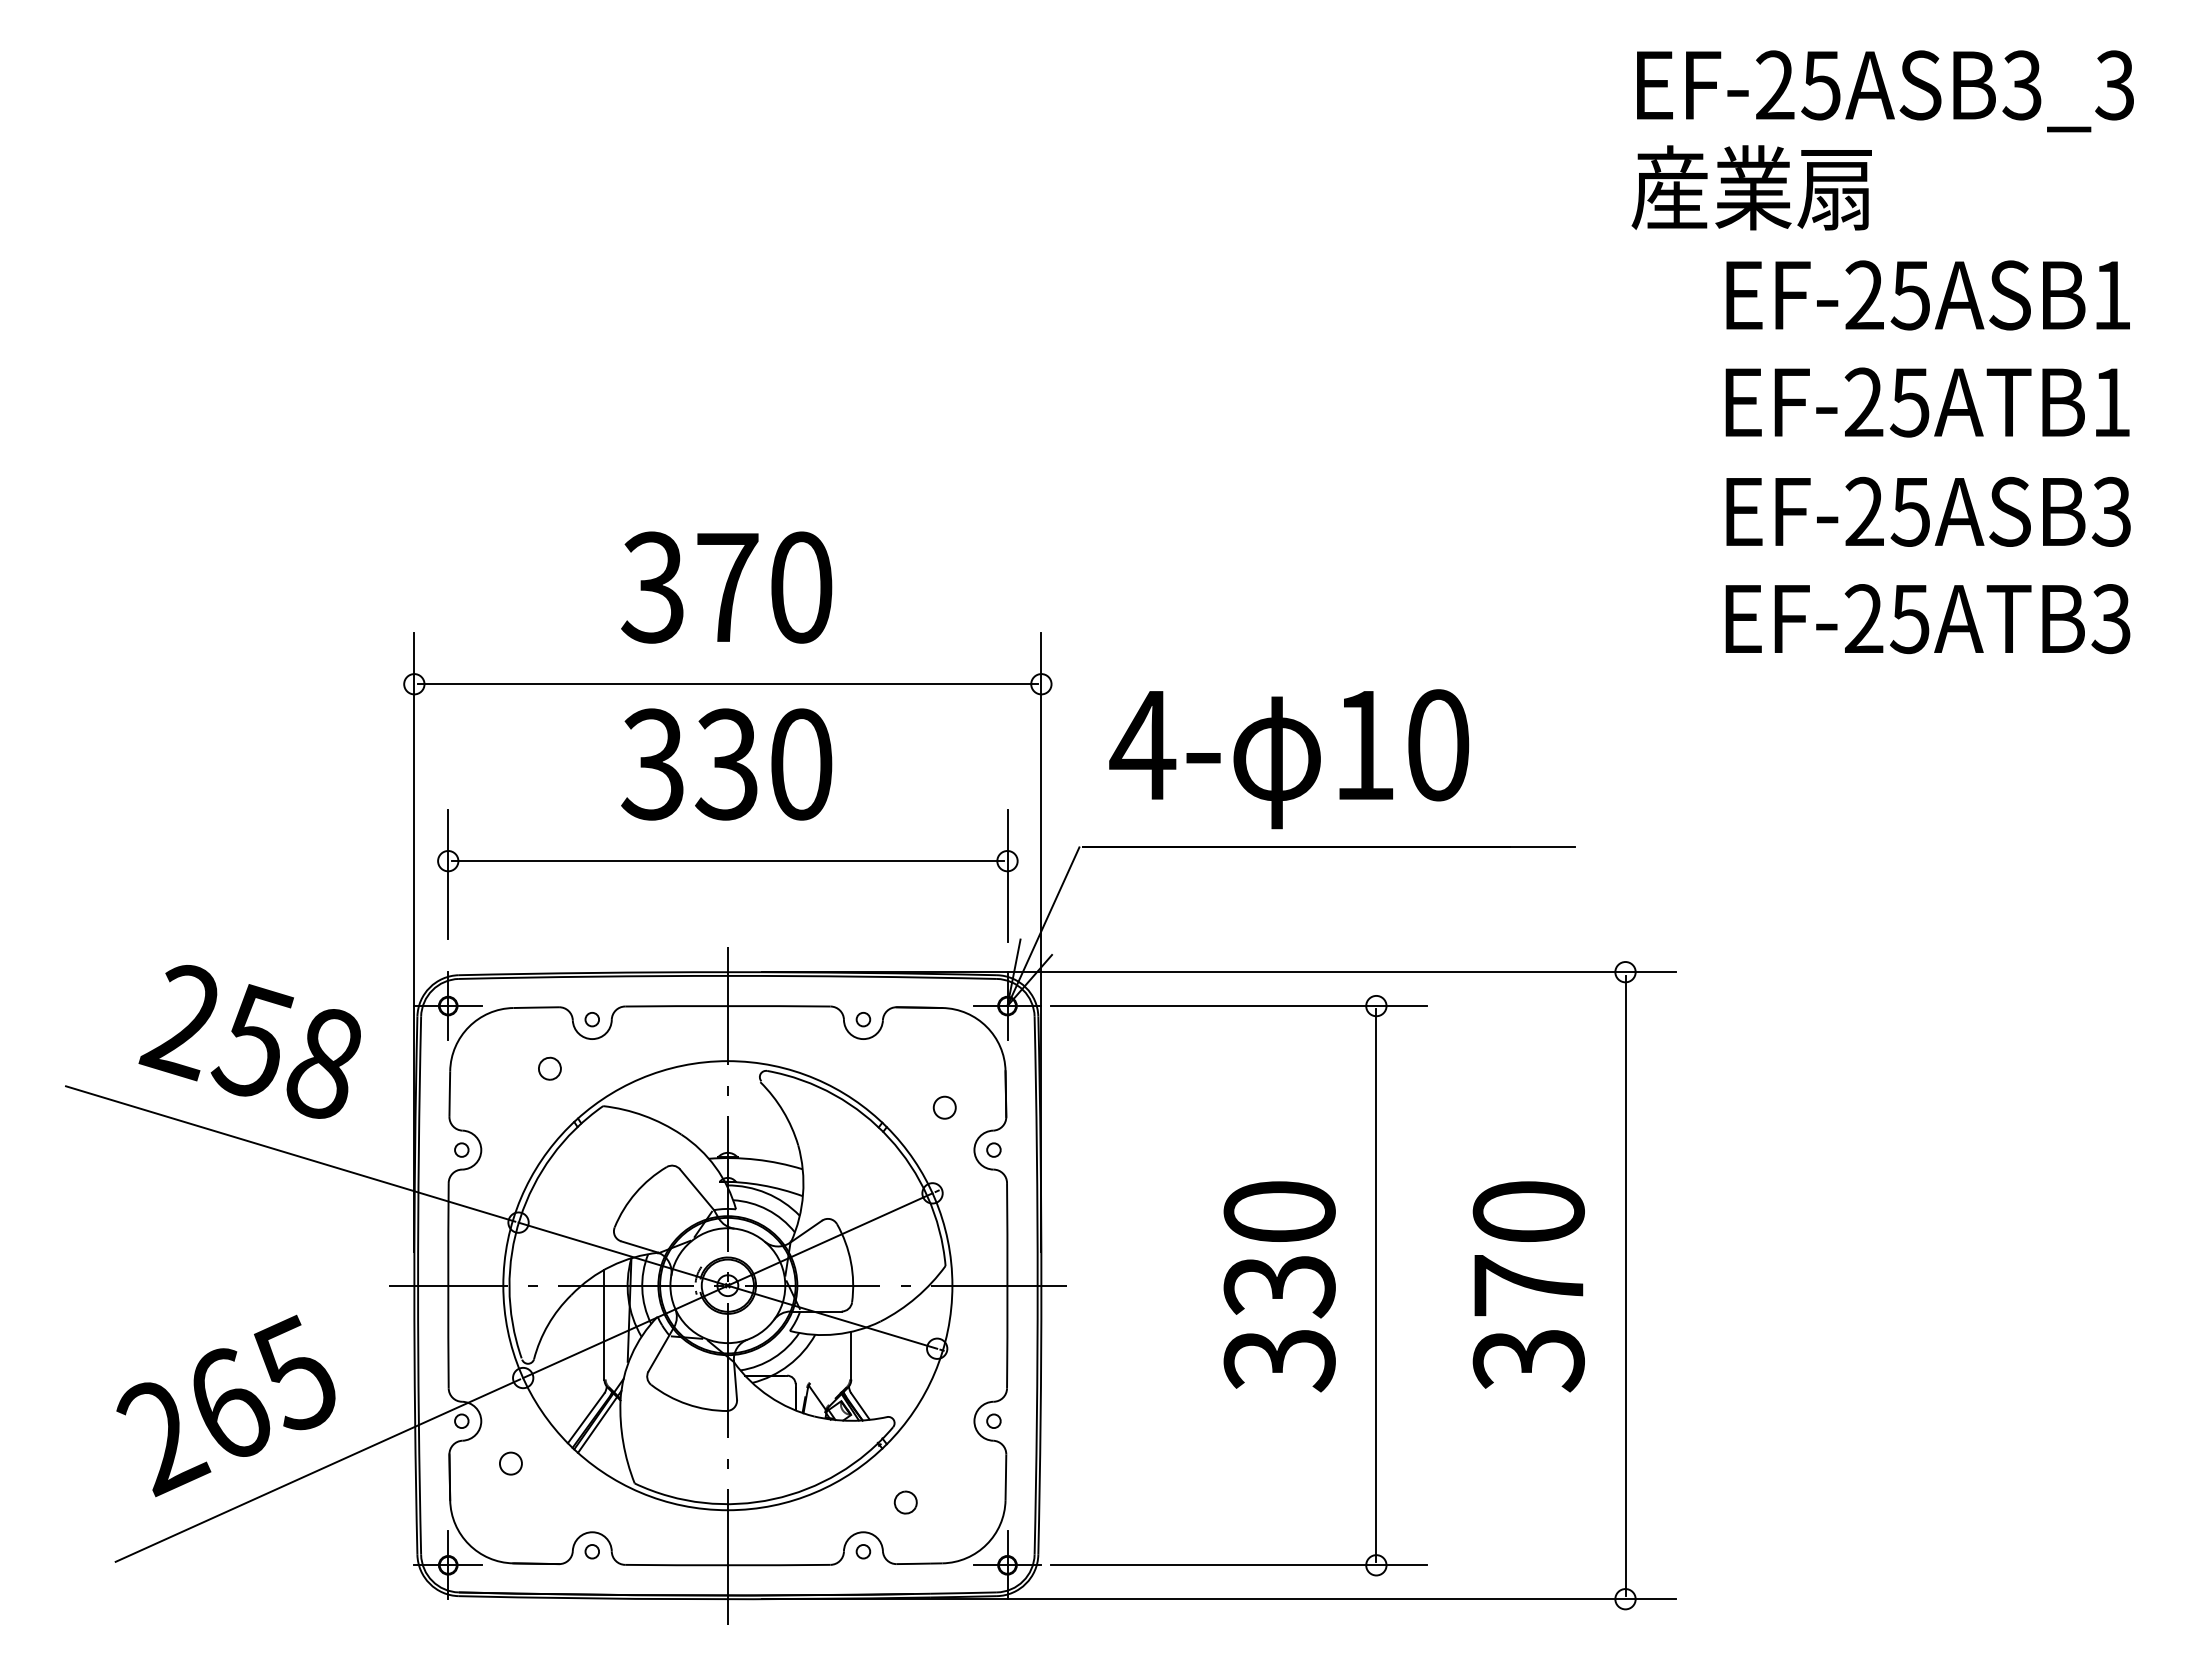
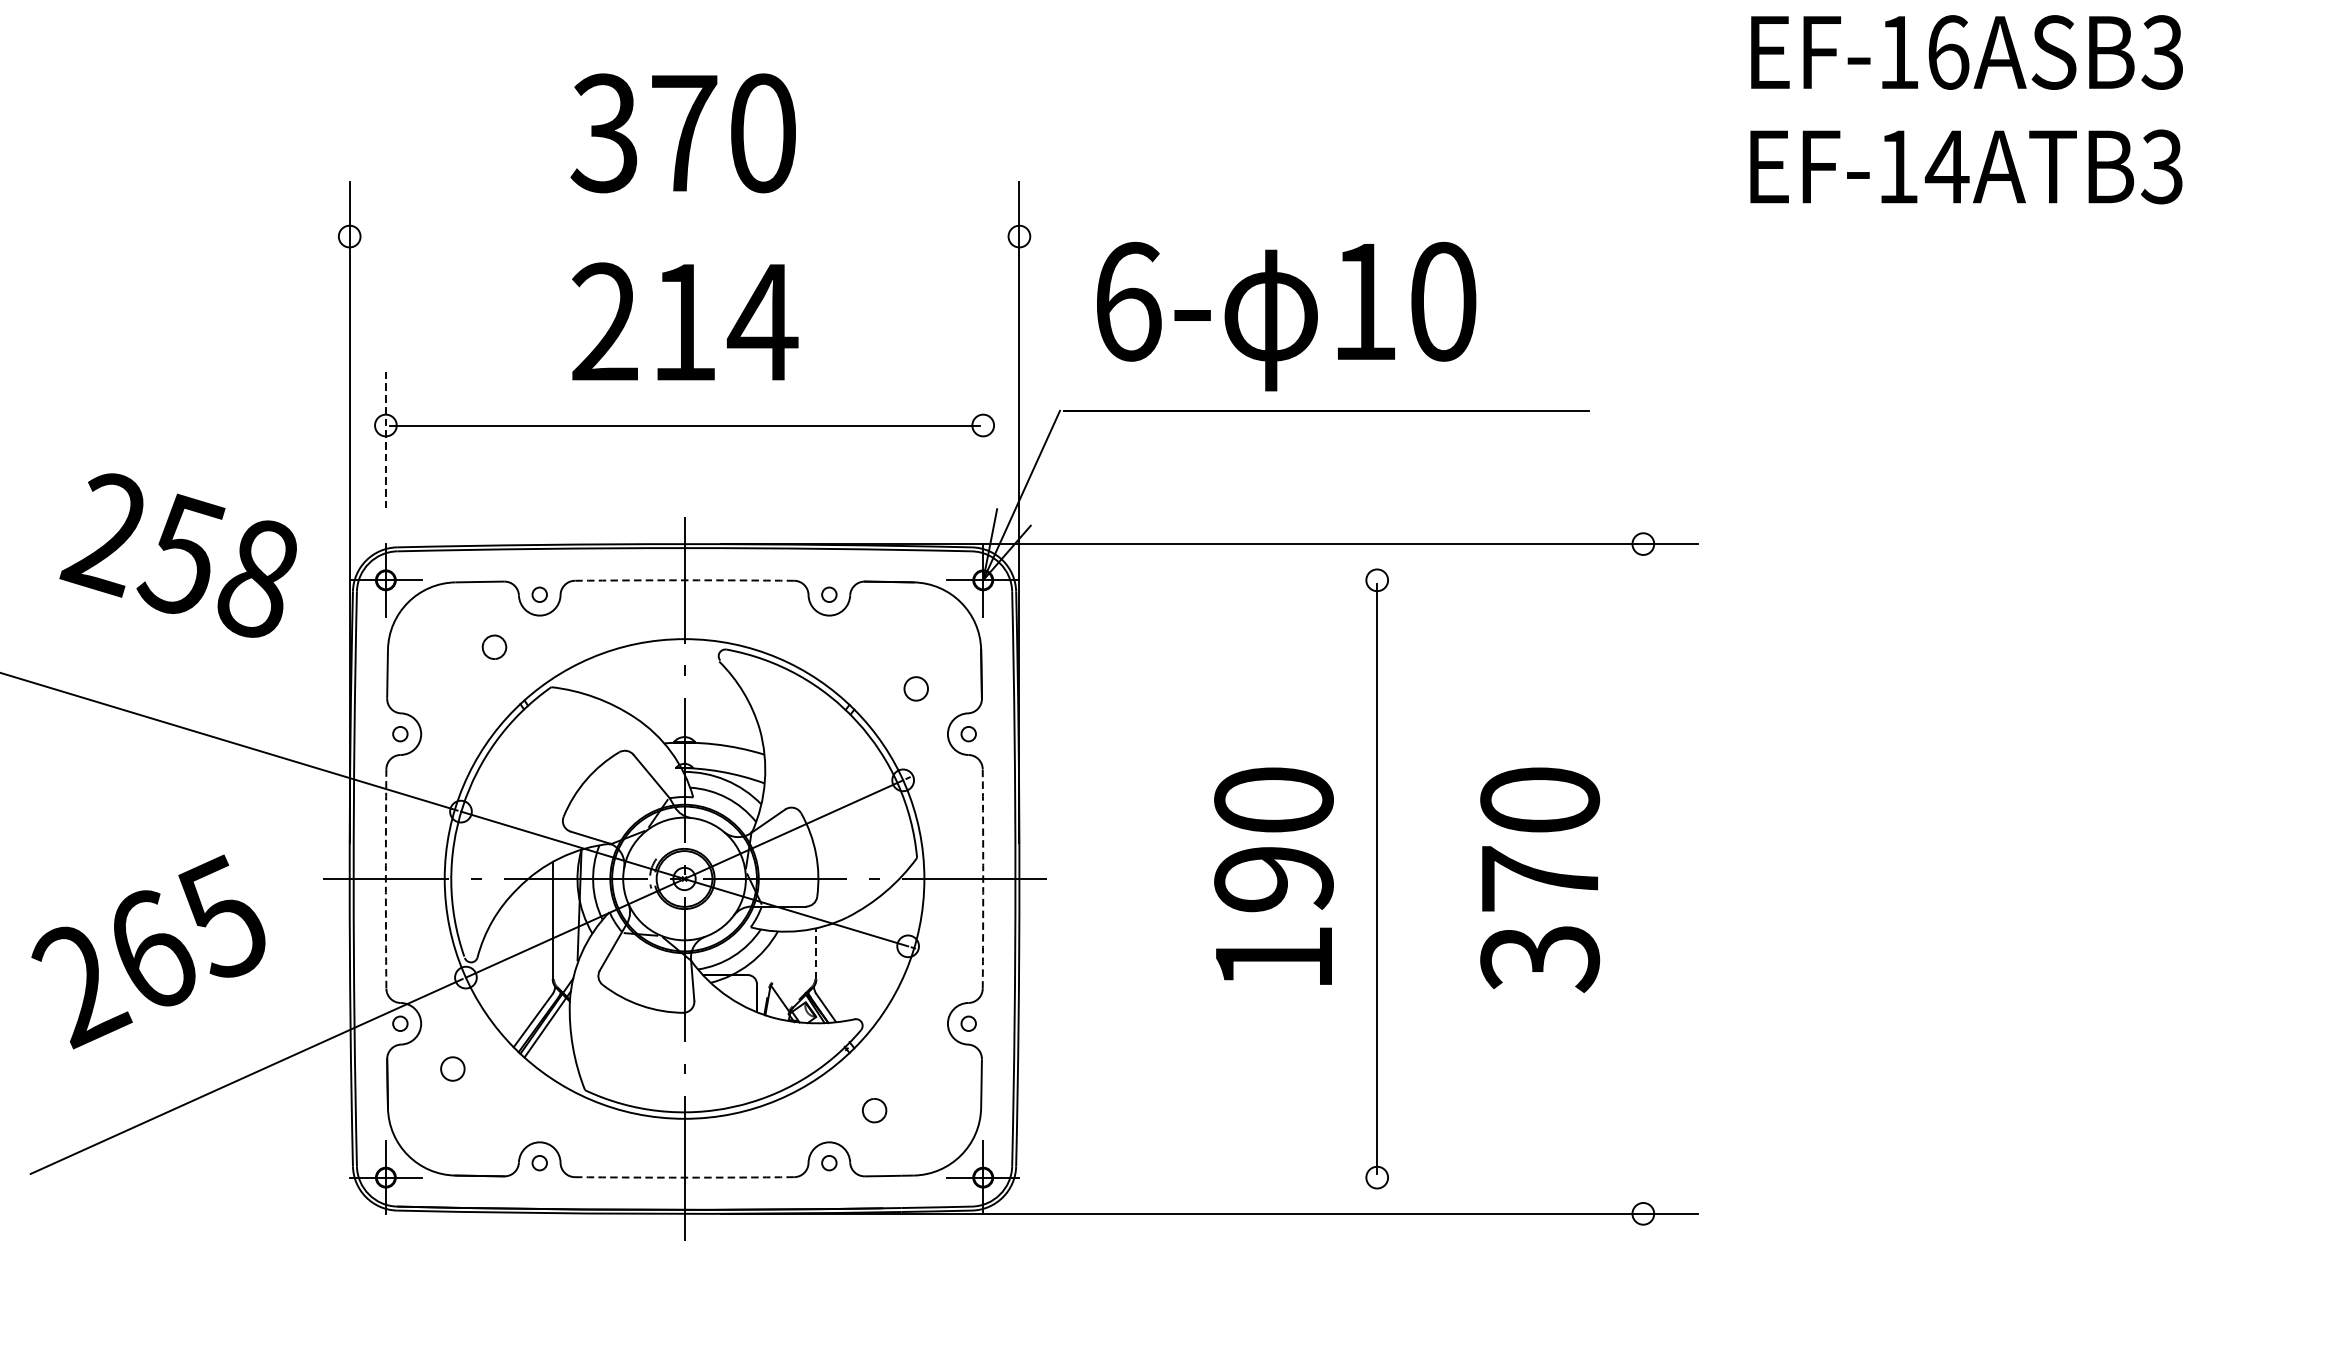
text: (1887, 511) -> (1923, 52), EF-25ASB3 -> EF-16ASB3
text: (1887, 619) -> (1923, 167), EF-25ATB3 -> EF-14ATB3
line: (727, 684) -> (684, 236), removed
text: (1142, 745) -> (1127, 302), 4- -> 6-
text: (727, 764) -> (684, 322), 330 -> 214
line: (448, 874) -> (386, 439), solid -> dashed
line: (1007, 875) -> (983, 440), removed
arc: (727, 1006) -> (684, 580), solid -> dashed
line: (1238, 1006) -> (1229, 580), removed
text: (249, 1041) -> (177, 555), moved
arc: (448, 1285) -> (386, 878), solid -> dashed
arc: (1007, 1285) -> (983, 878), solid -> dashed
line: (1625, 1285) -> (1643, 878), removed
text: (1279, 1324) -> (1273, 920), 330 -> 190
line: (851, 1355) -> (816, 953), solid -> dashed
text: (225, 1405) -> (147, 951), moved
arc: (727, 1565) -> (684, 1177), solid -> dashed
line: (1238, 1565) -> (1229, 1177), removed

